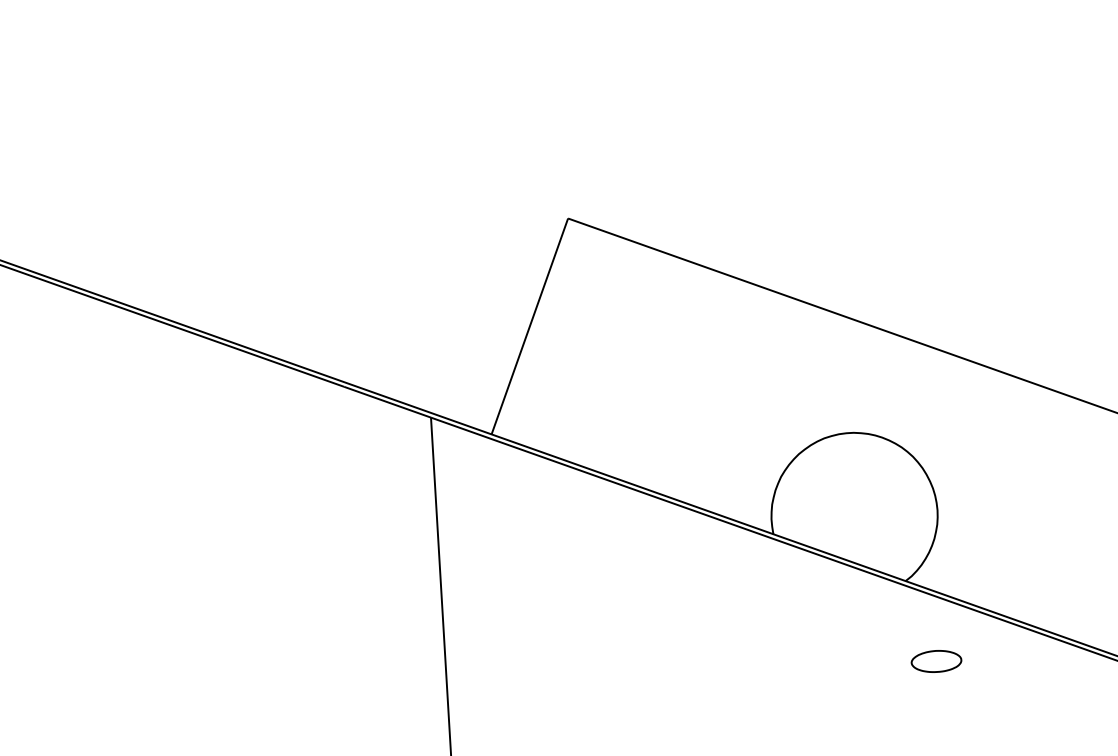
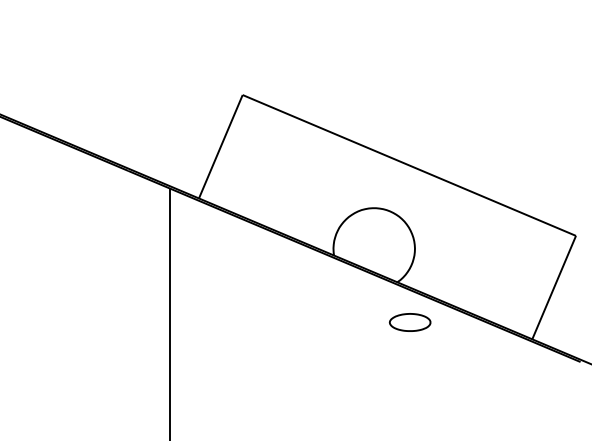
part: (935, 661) -> (409, 322), size x1.67

